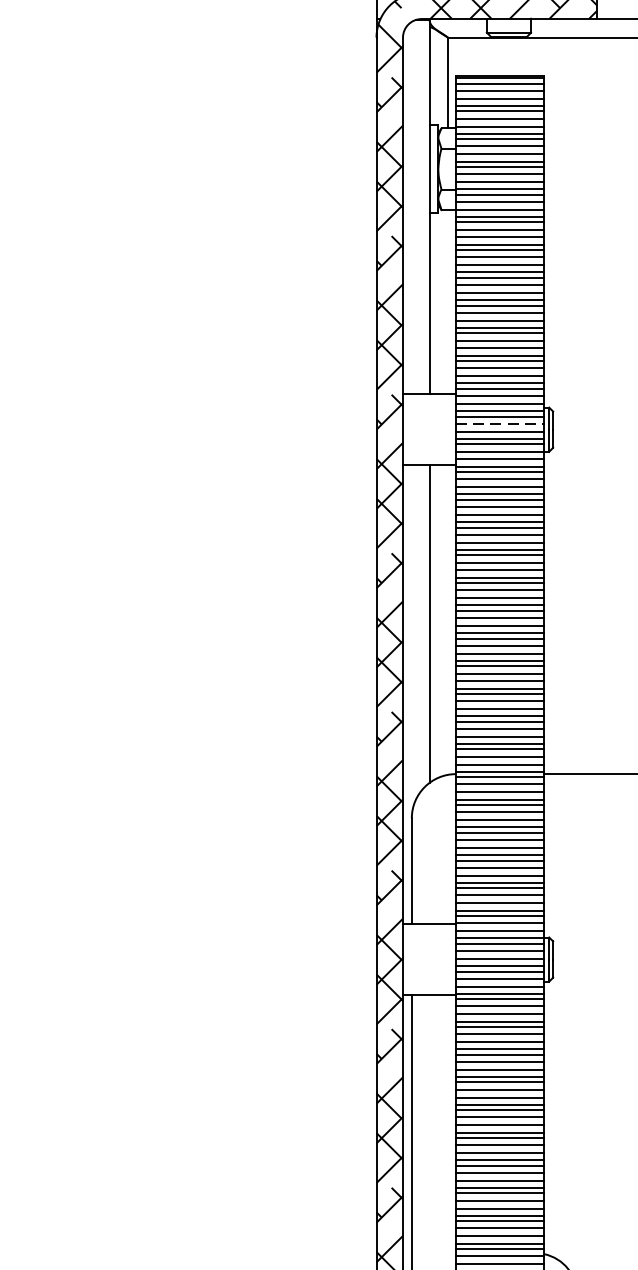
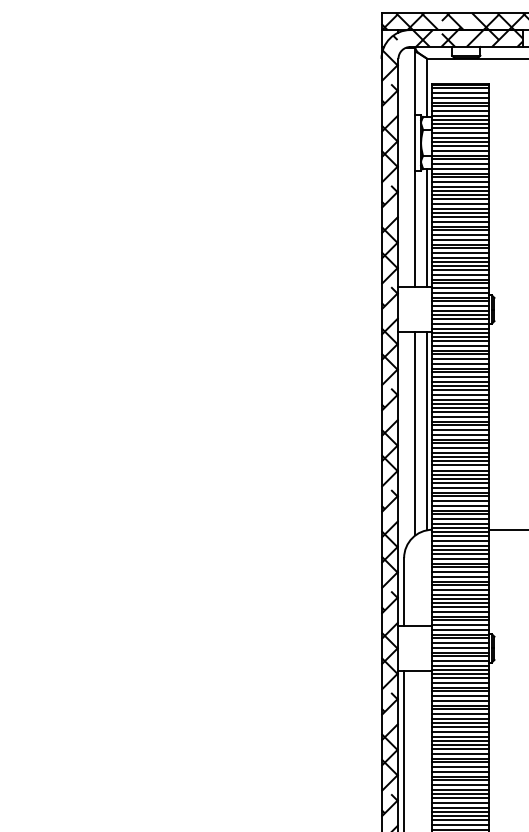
line: (448, 301) -> (427, 227), added
line: (501, 423) -> (461, 305), dashed -> solid
line: (448, 620) -> (427, 431), added

